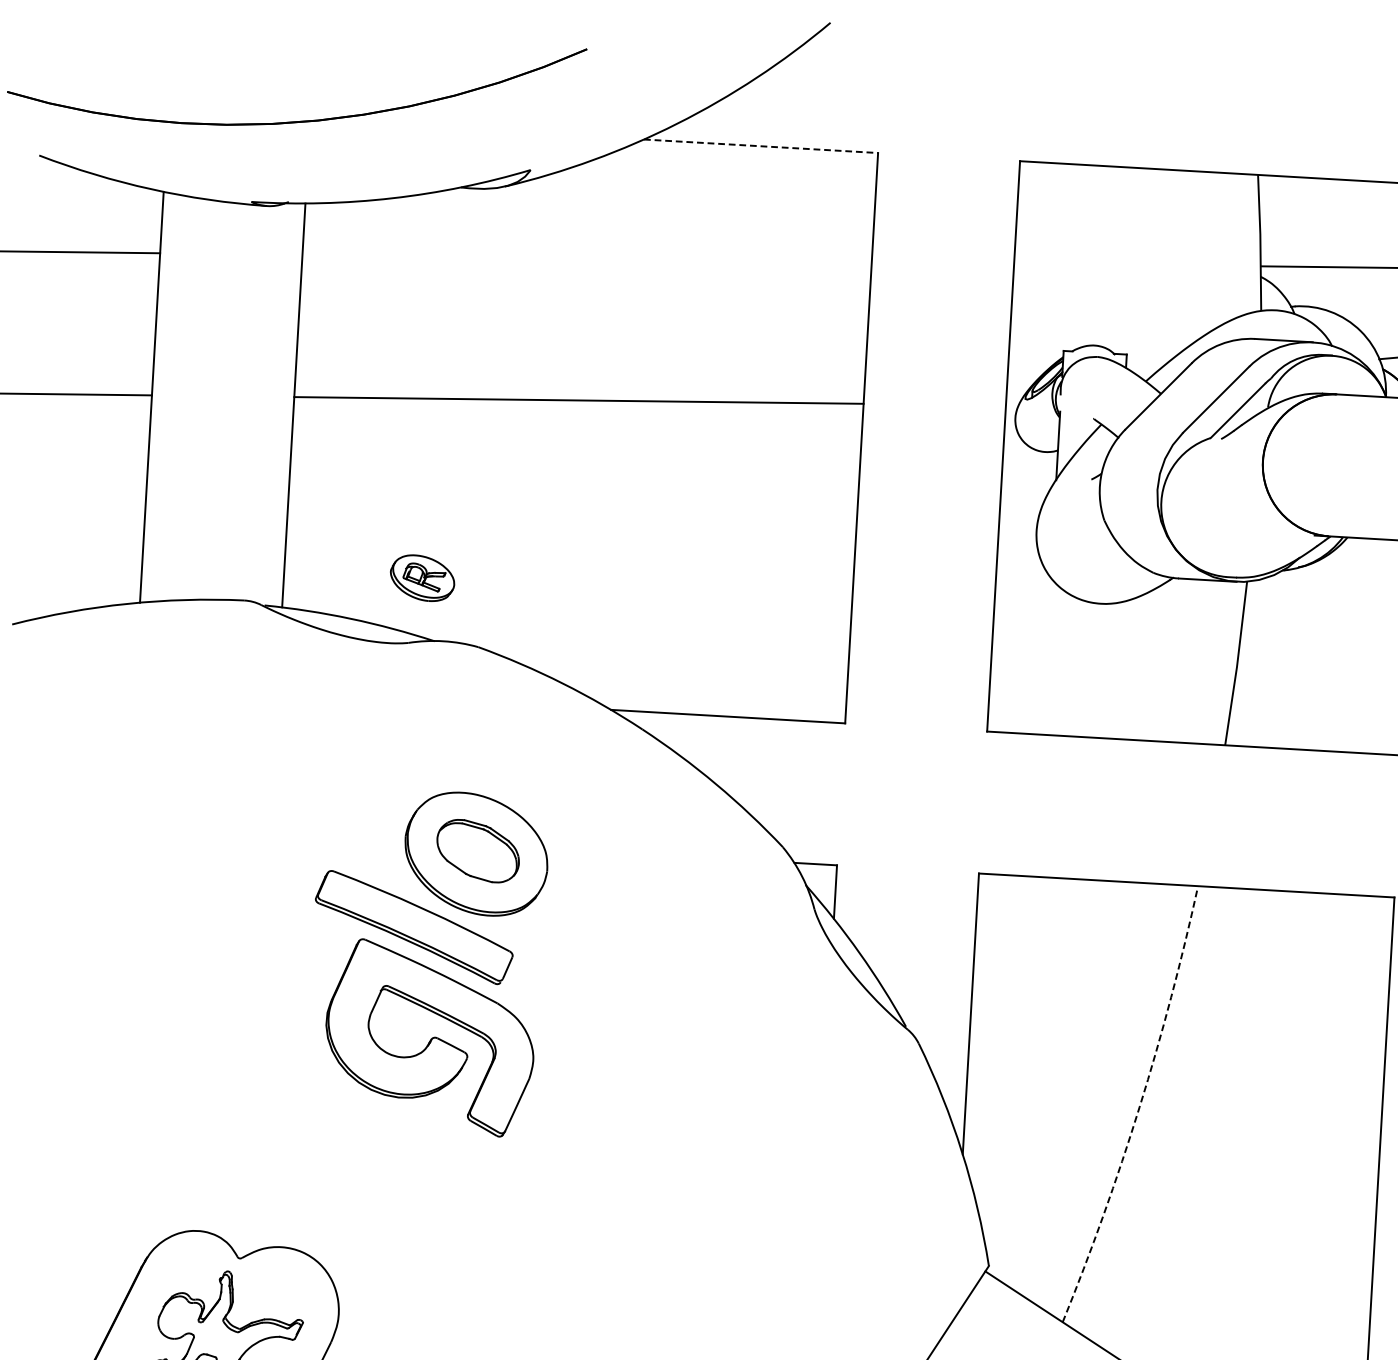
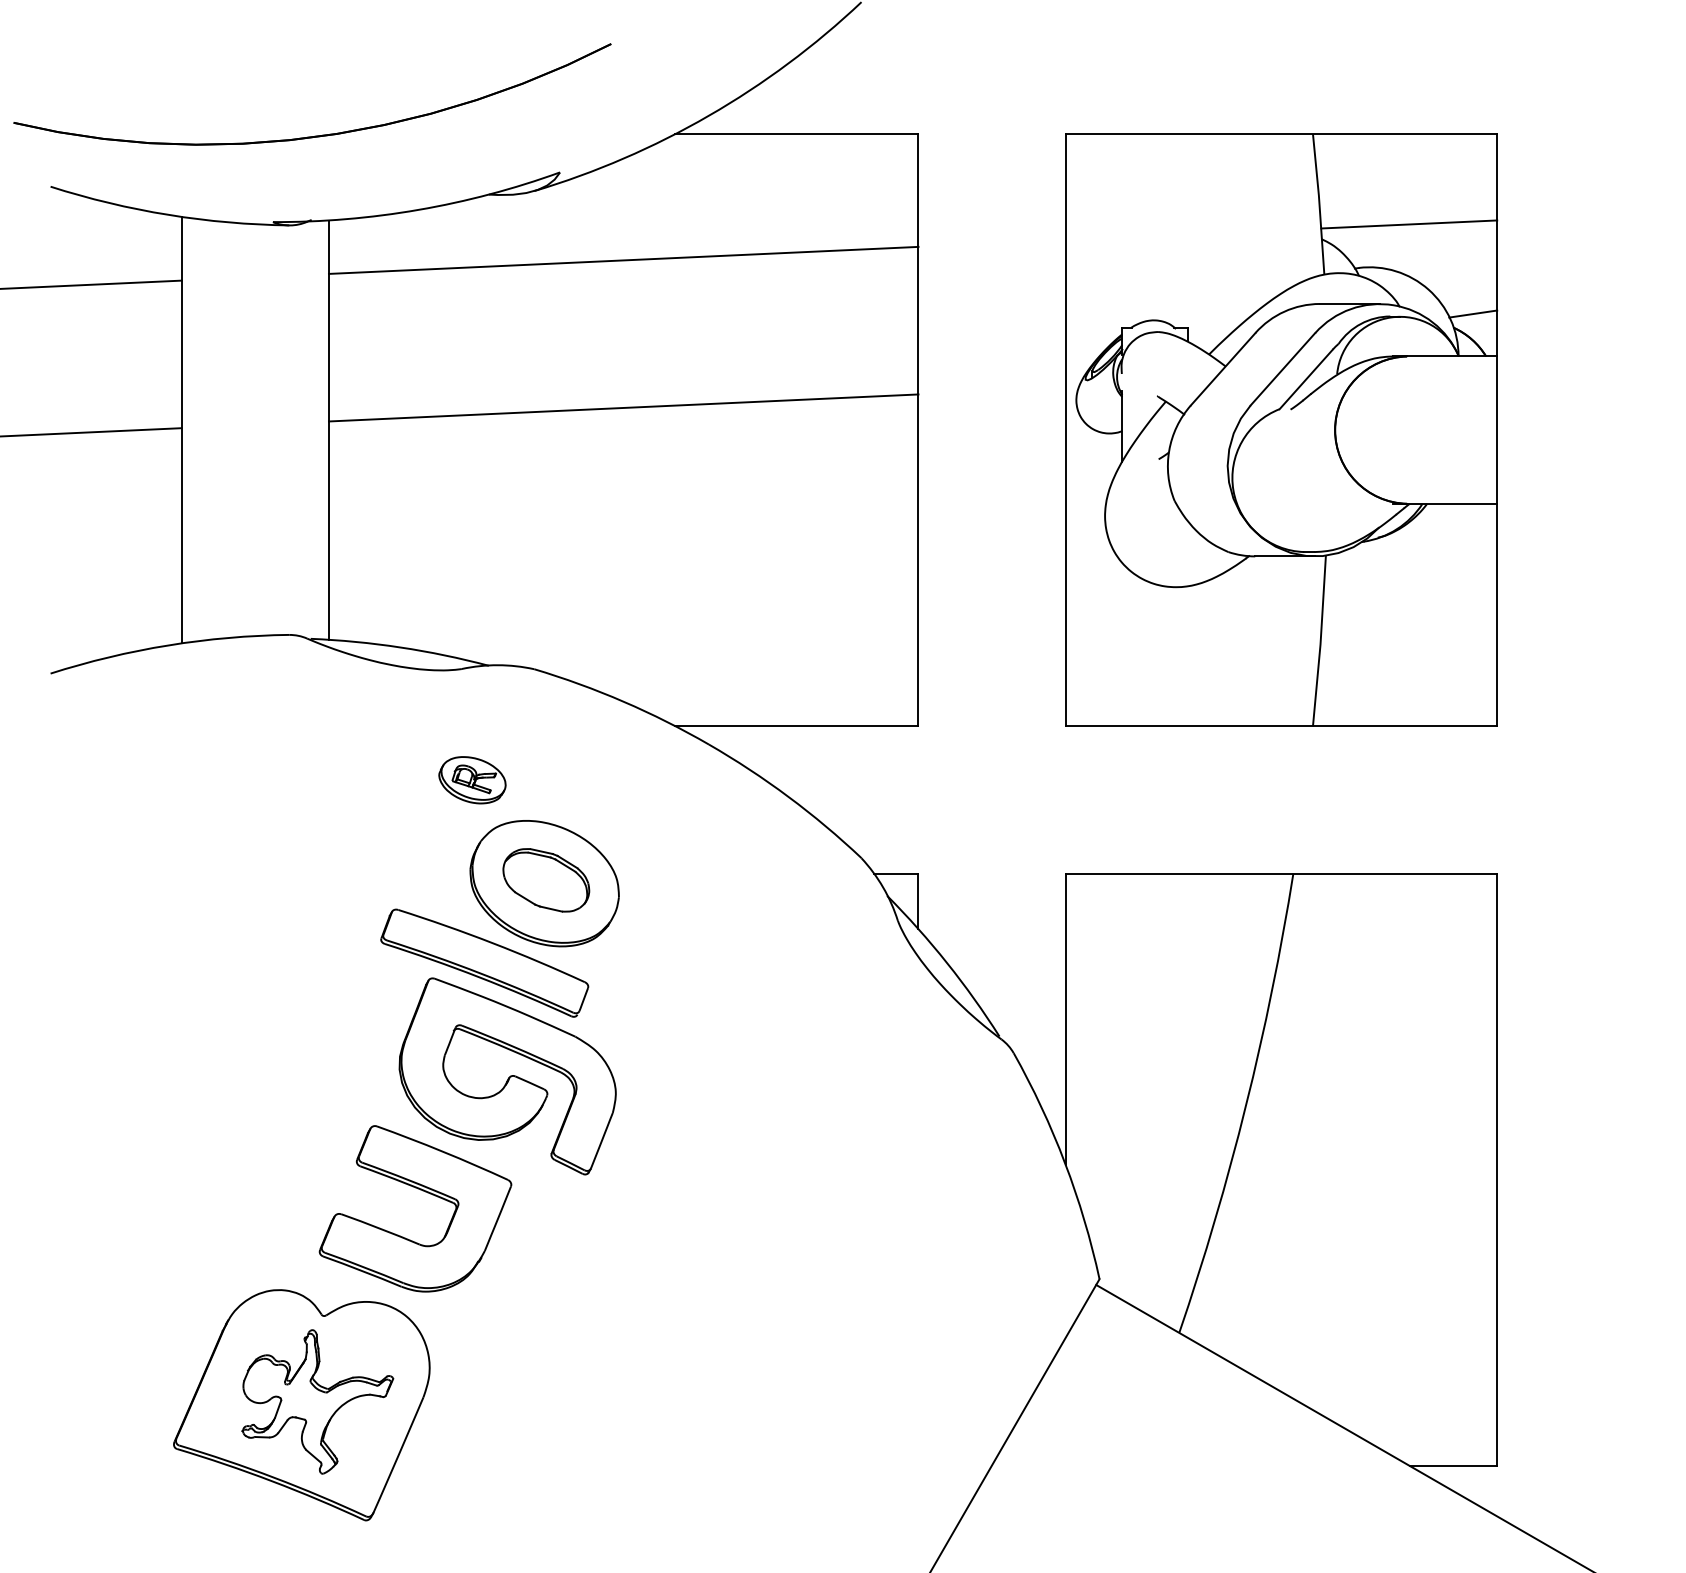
line: (760, 146) -> (796, 134), dashed -> solid
line: (587, 257) -> (623, 259), added
part: (422, 578) -> (472, 780), moved
arc: (1140, 1106) -> (1246, 1105), dashed -> solid
part: (341, 1143) -> (422, 1191), added

